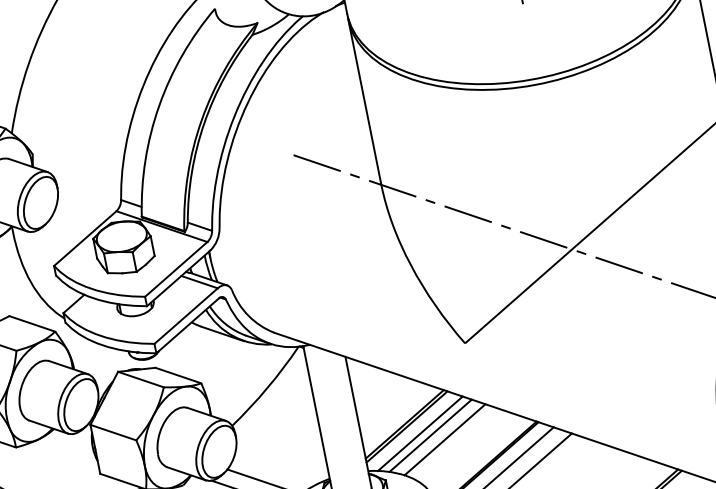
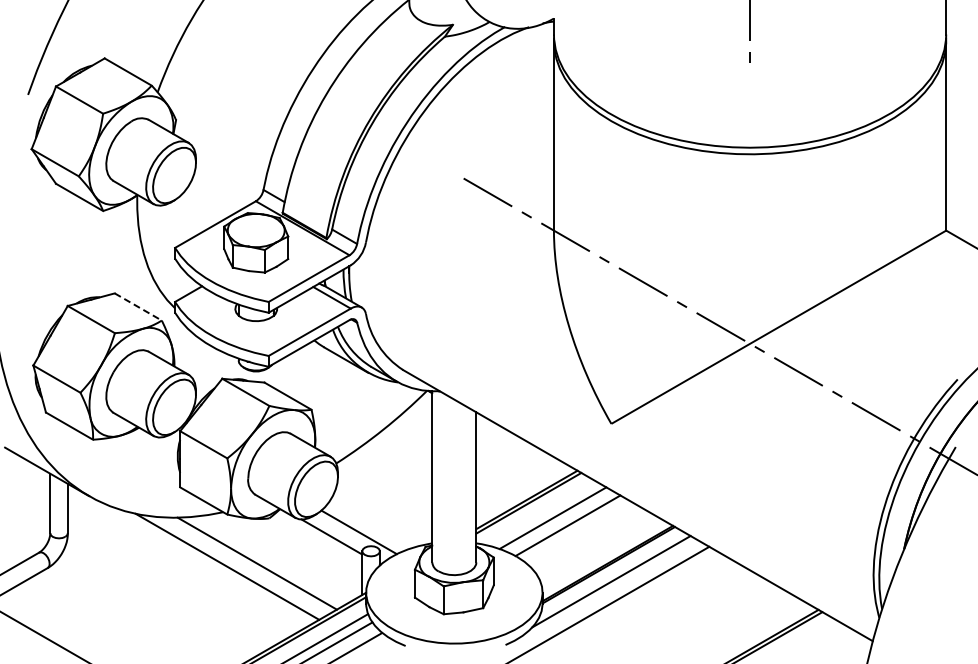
line: (32, 324) -> (138, 307), solid -> dashed
line: (420, 433) -> (542, 513), removed

